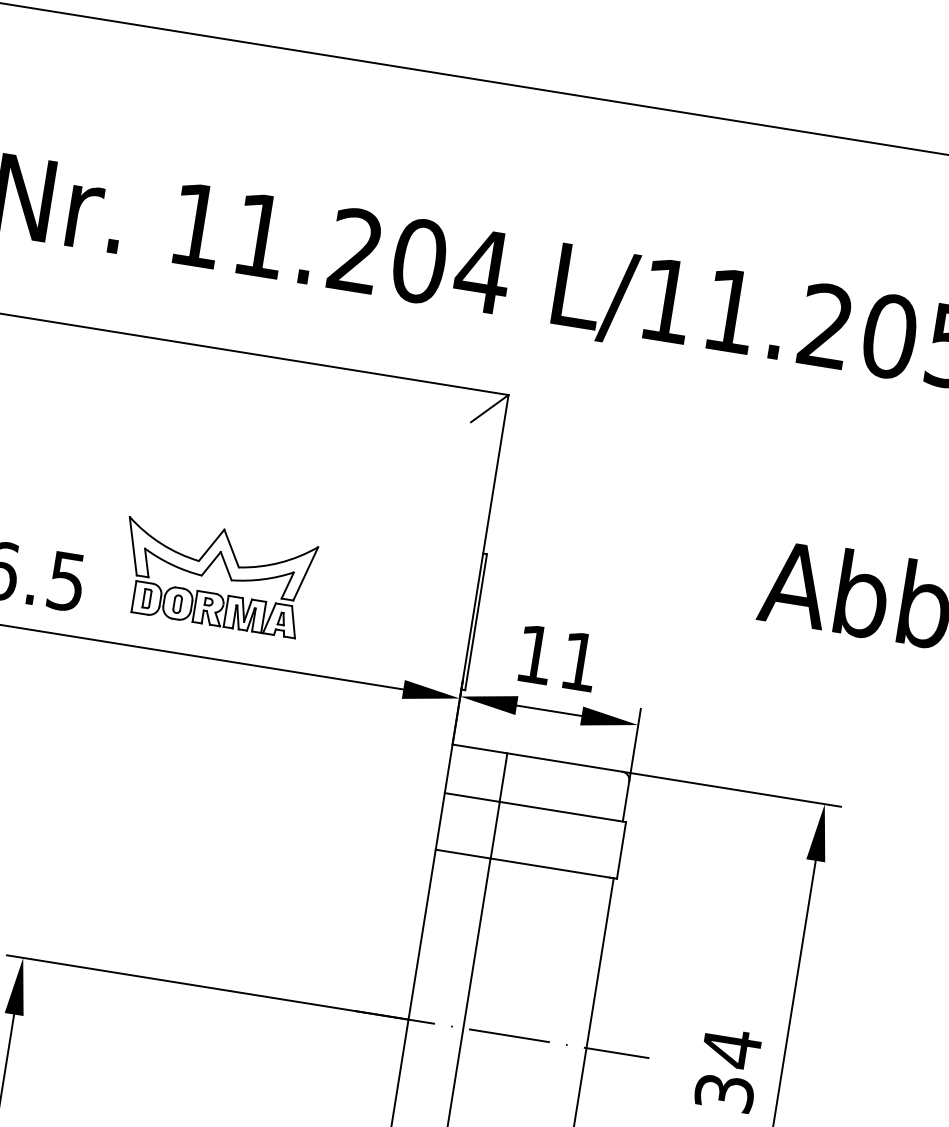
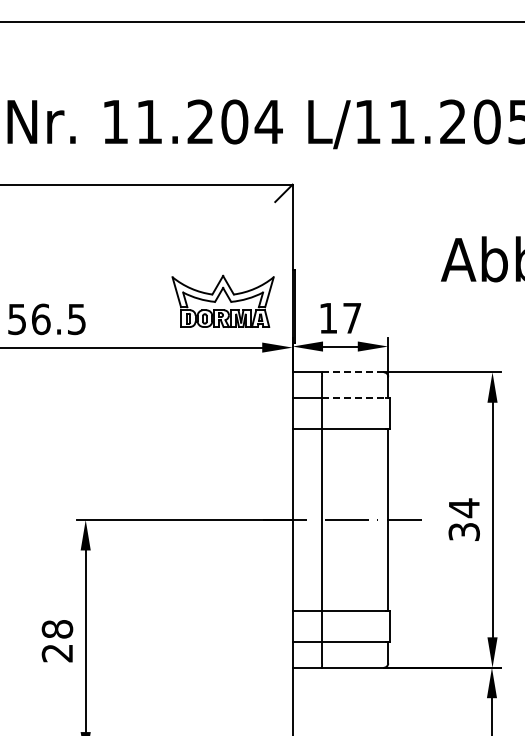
part: (215, 575) -> (222, 300), moved
text: (580, 662) -> (352, 318), 11 -> 17
line: (564, 762) -> (352, 372), solid -> dashed
line: (559, 811) -> (354, 398), solid -> dashed

